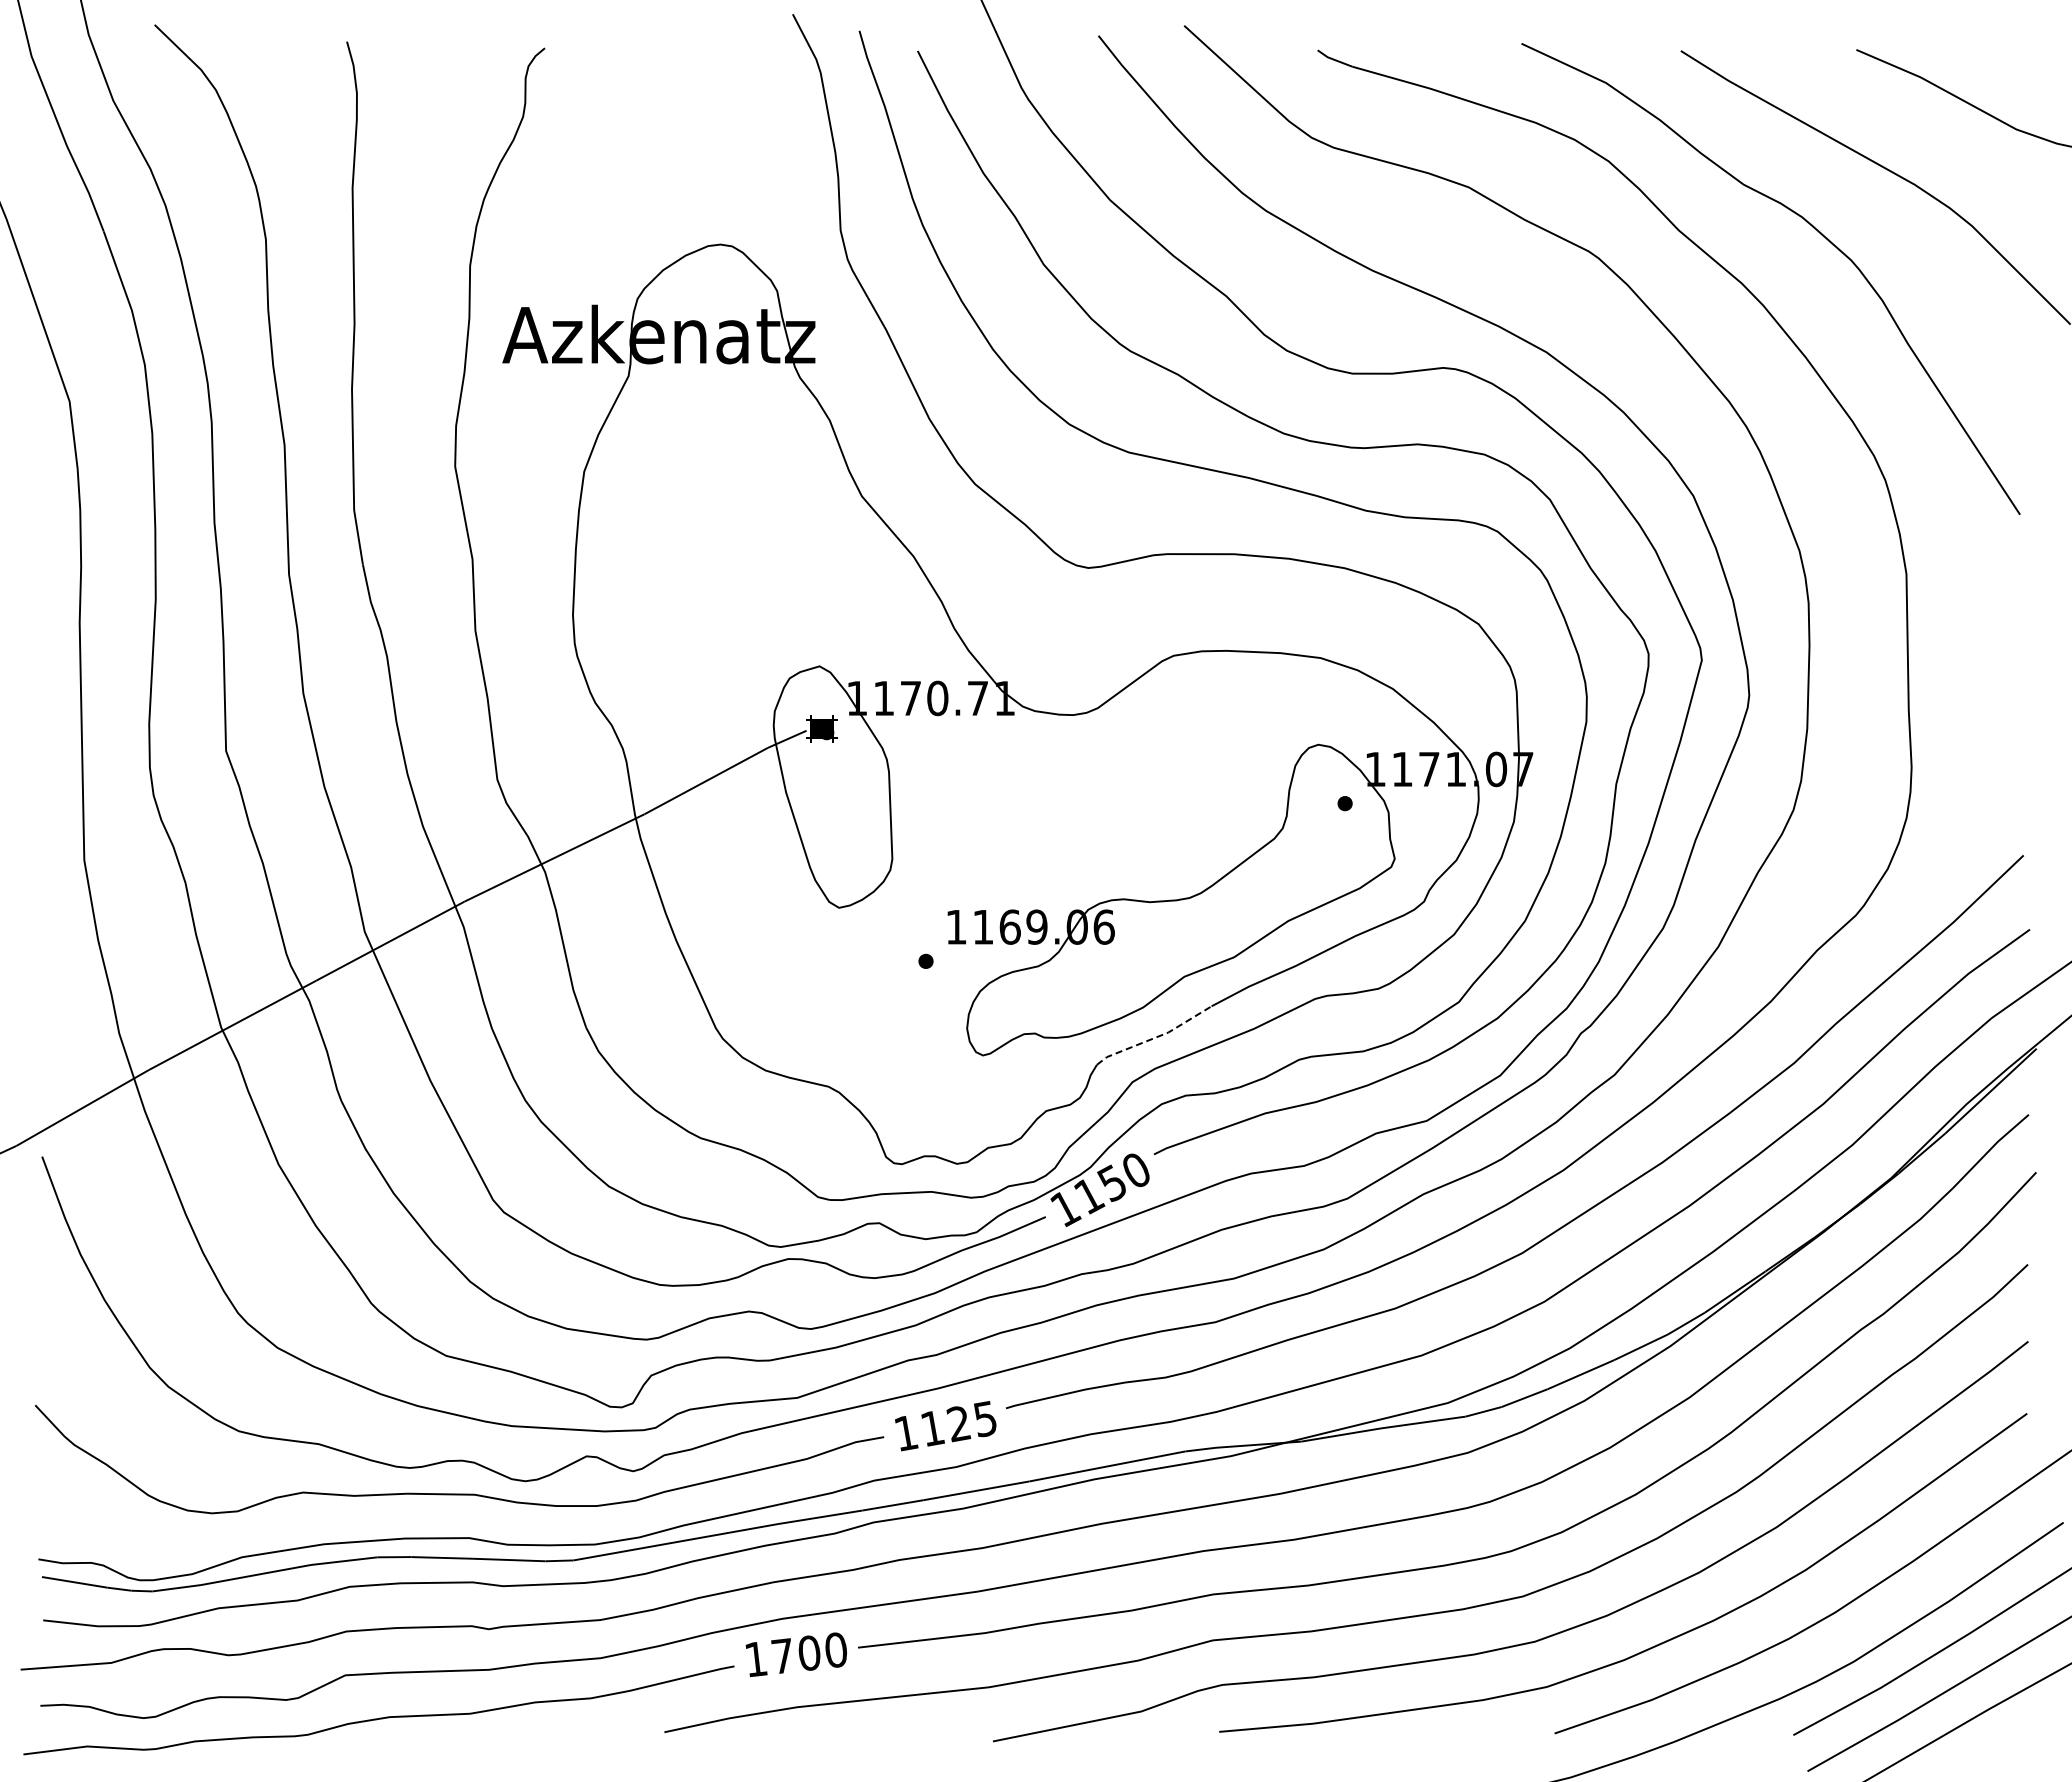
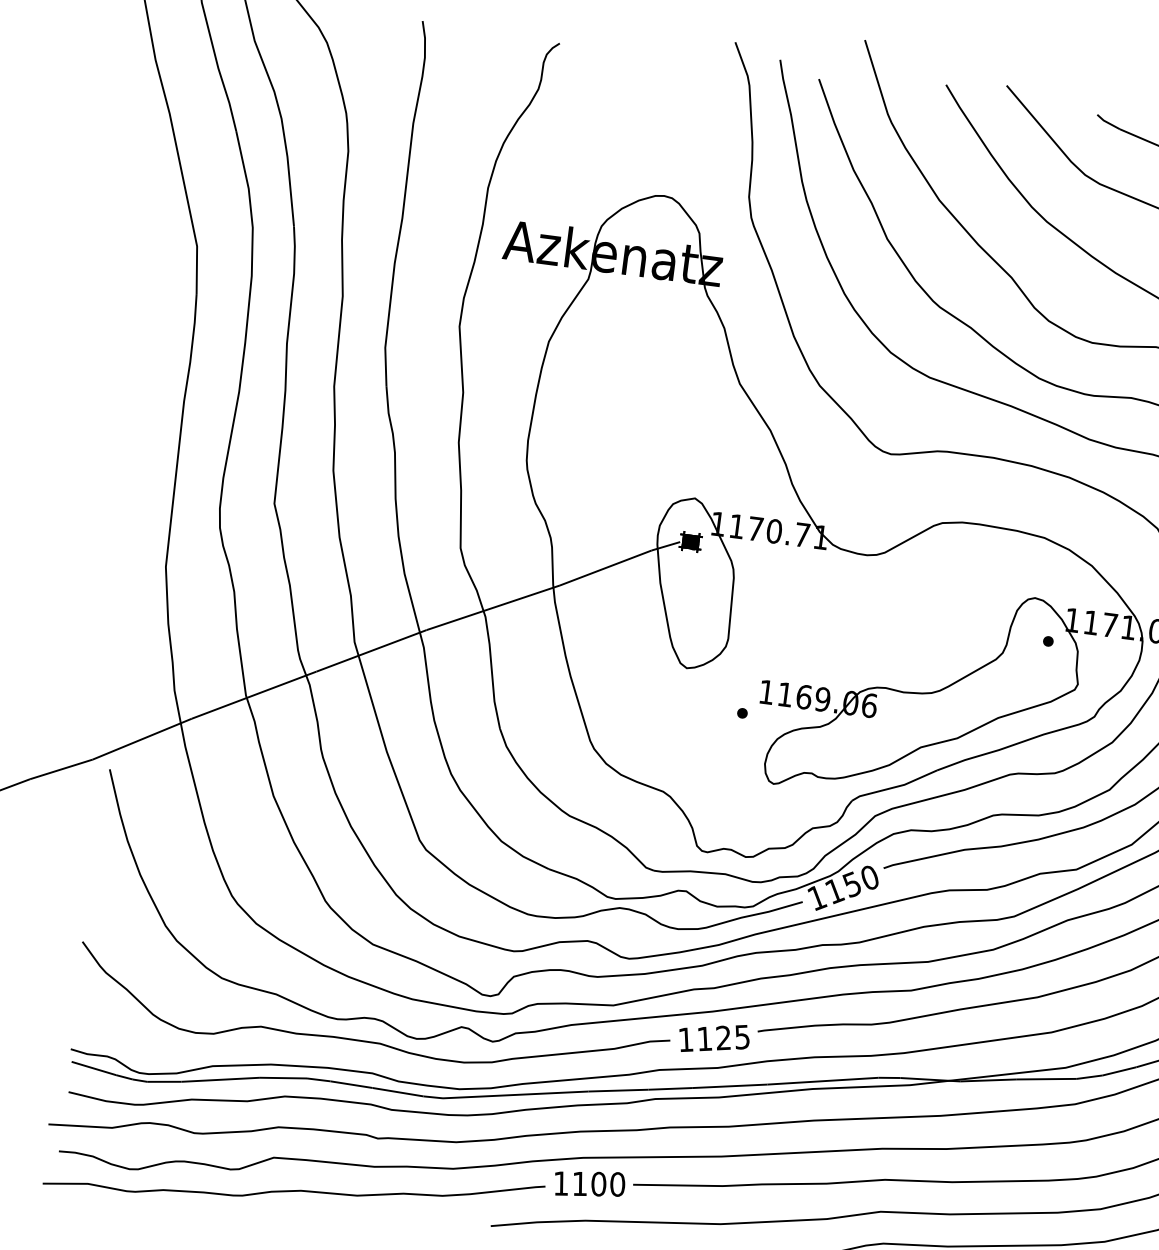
line: (1155, 1037) -> (895, 787), dashed -> solid
text: (782, 1655) -> (579, 1183), 1700 -> 1100

